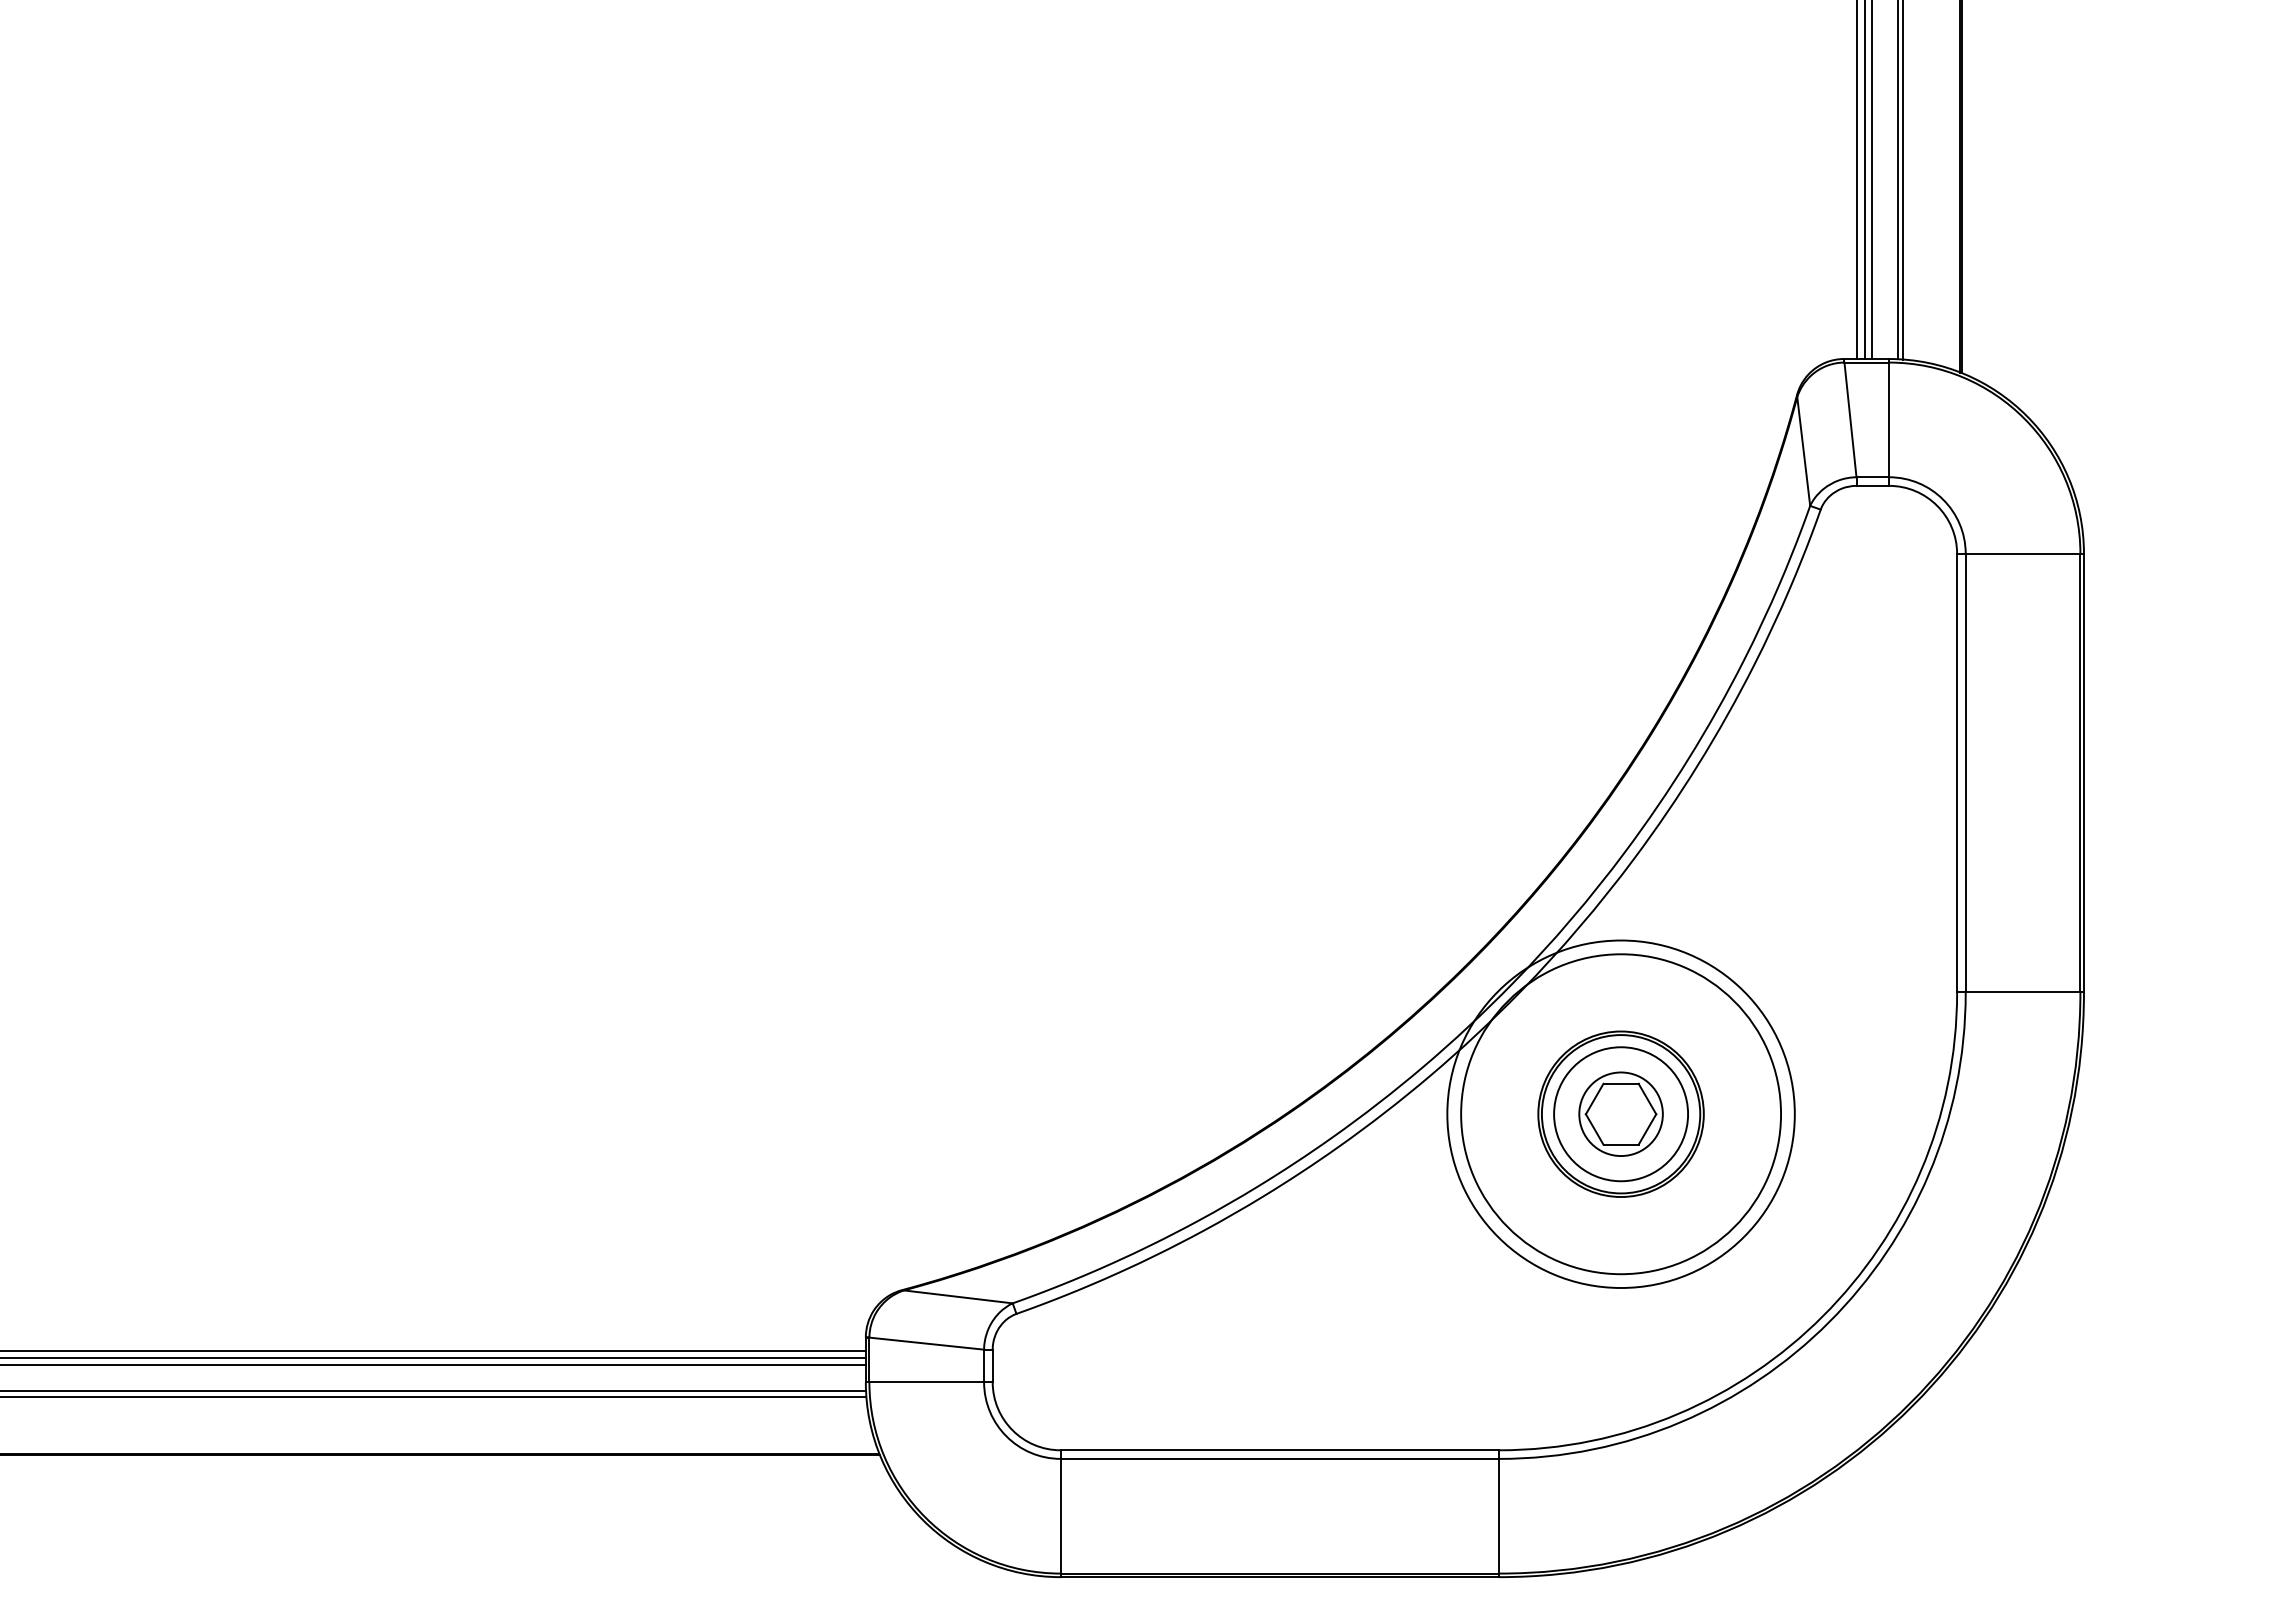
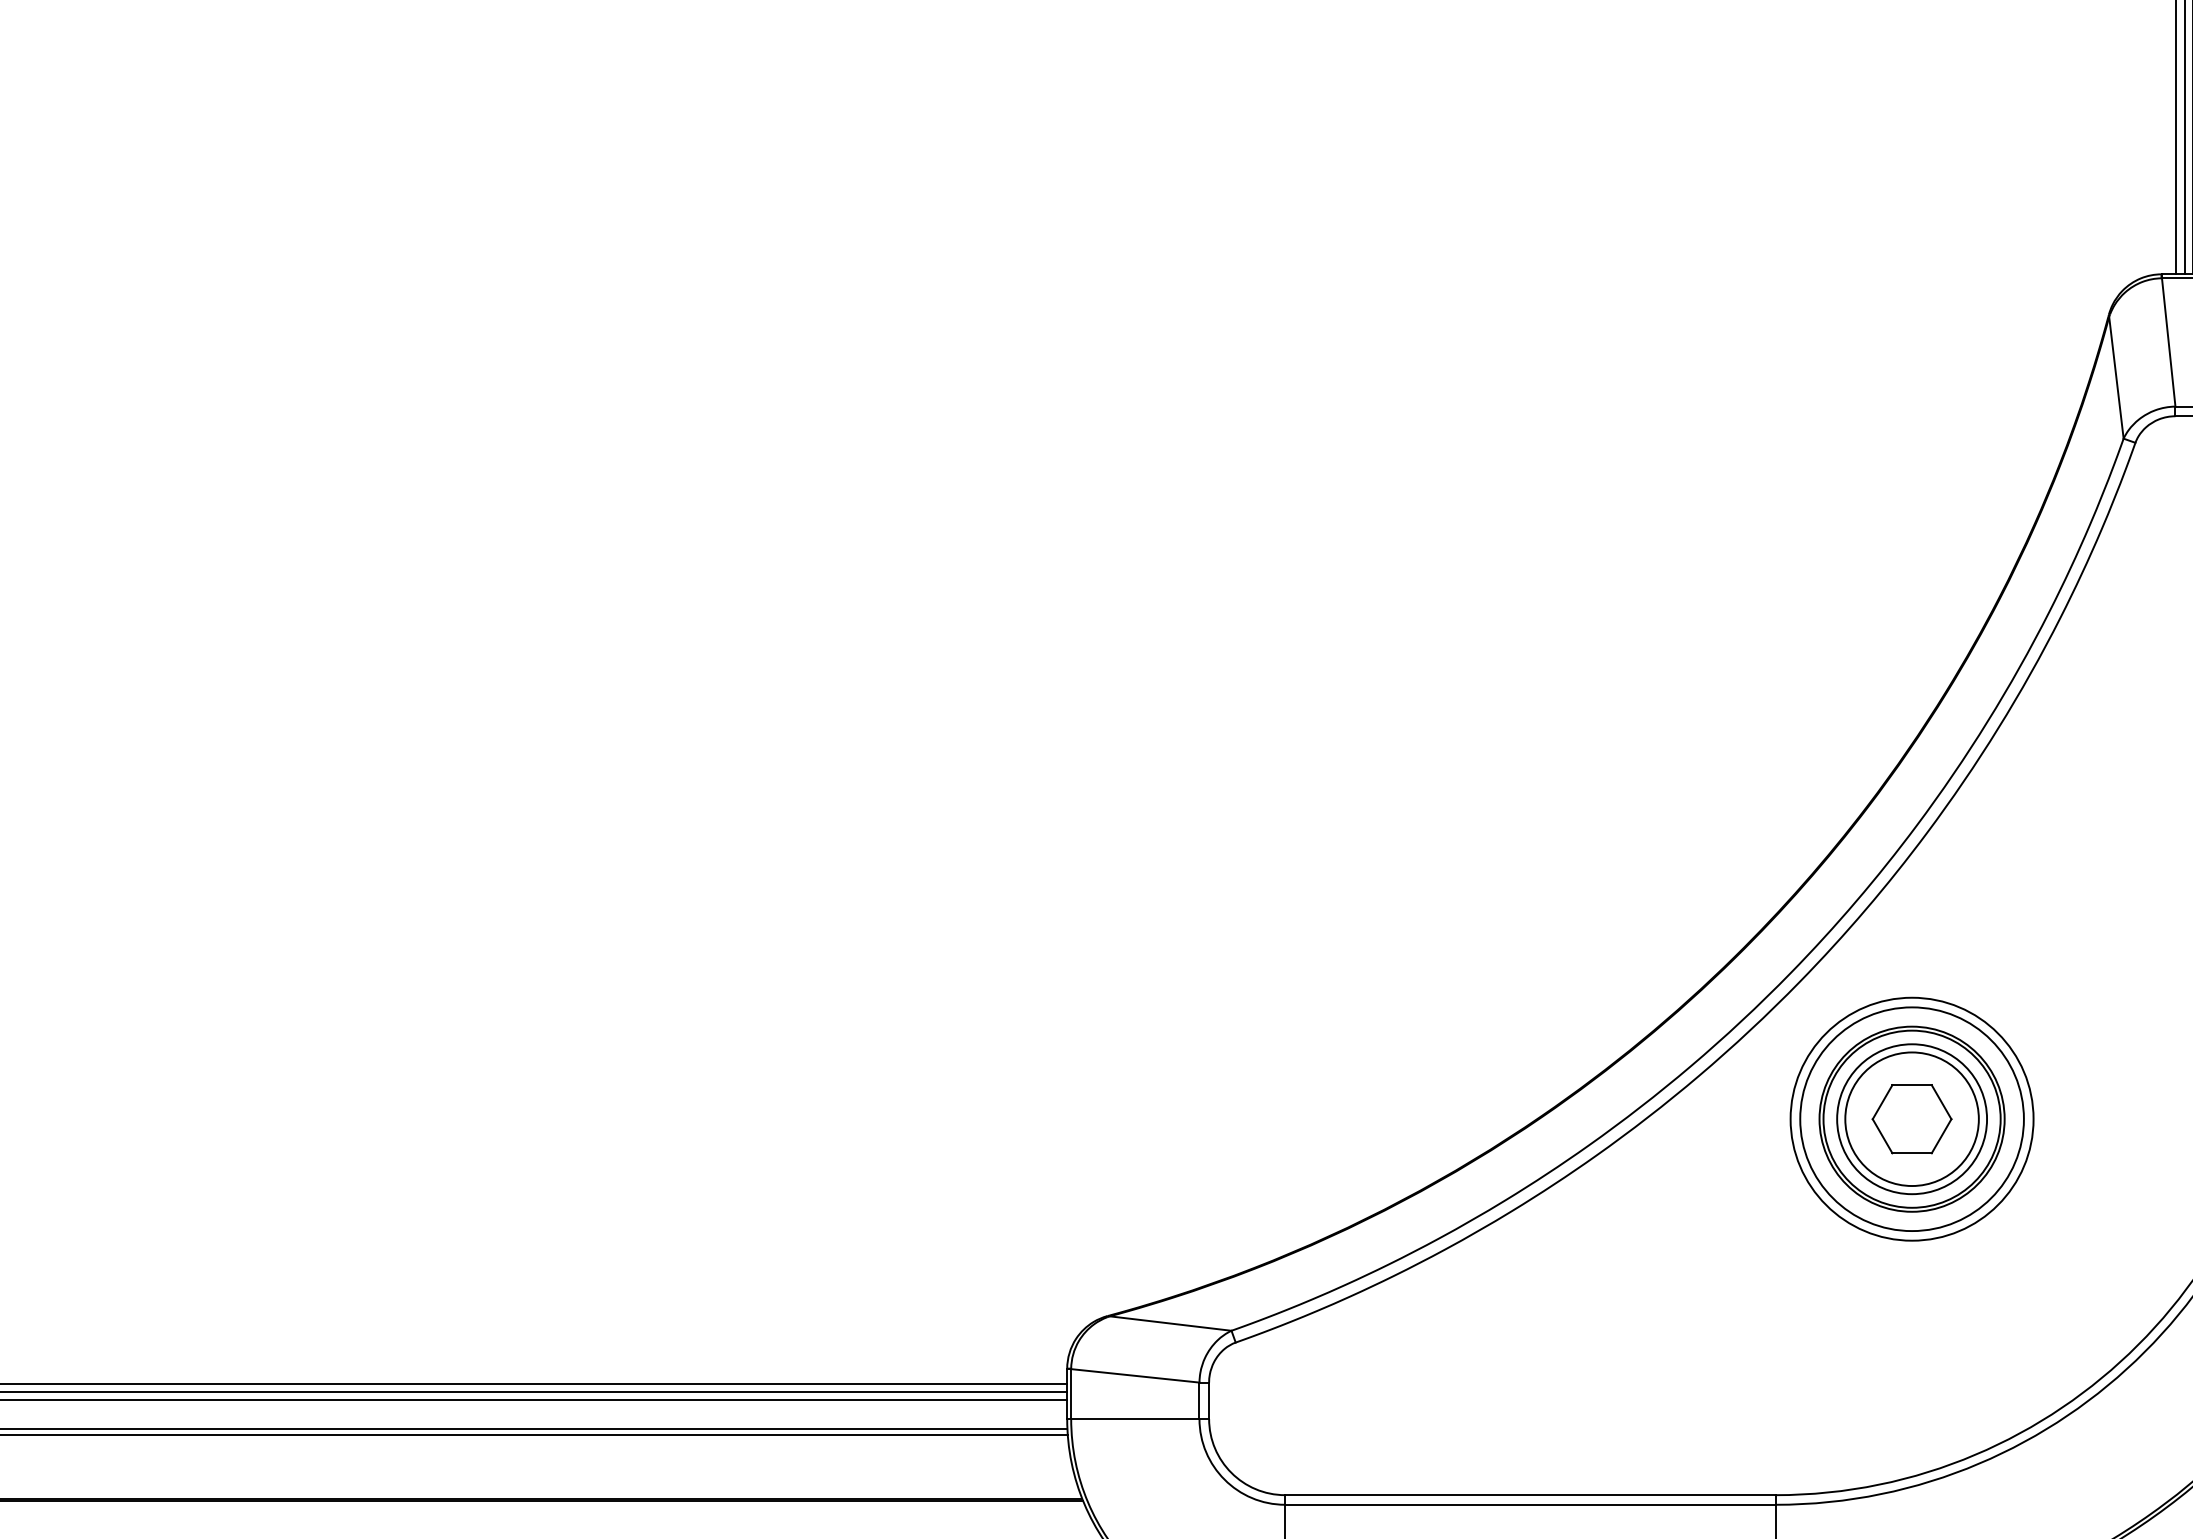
circle: (1620, 1113) -> (1911, 1118), size x0.62
circle: (1620, 1113) -> (1911, 1118), size x1.43
circle: (1621, 1114) -> (1912, 1119), size x0.62

